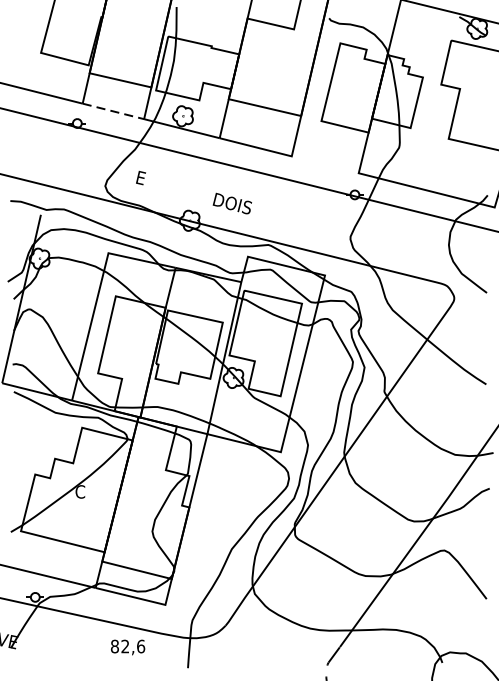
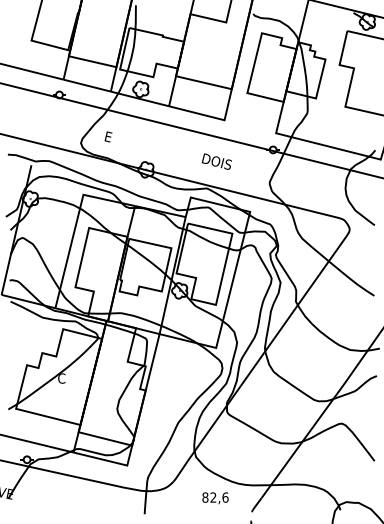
line: (113, 111) -> (87, 85), dashed -> solid
text: (231, 203) -> (216, 161), moved
text: (128, 647) -> (215, 498), moved

